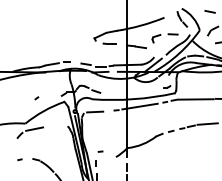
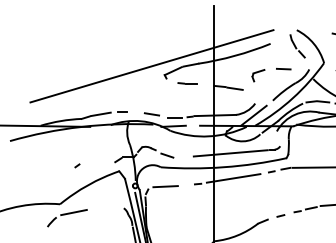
line: (85, 32) -> (151, 66), added
line: (137, 89) -> (229, 152), added

